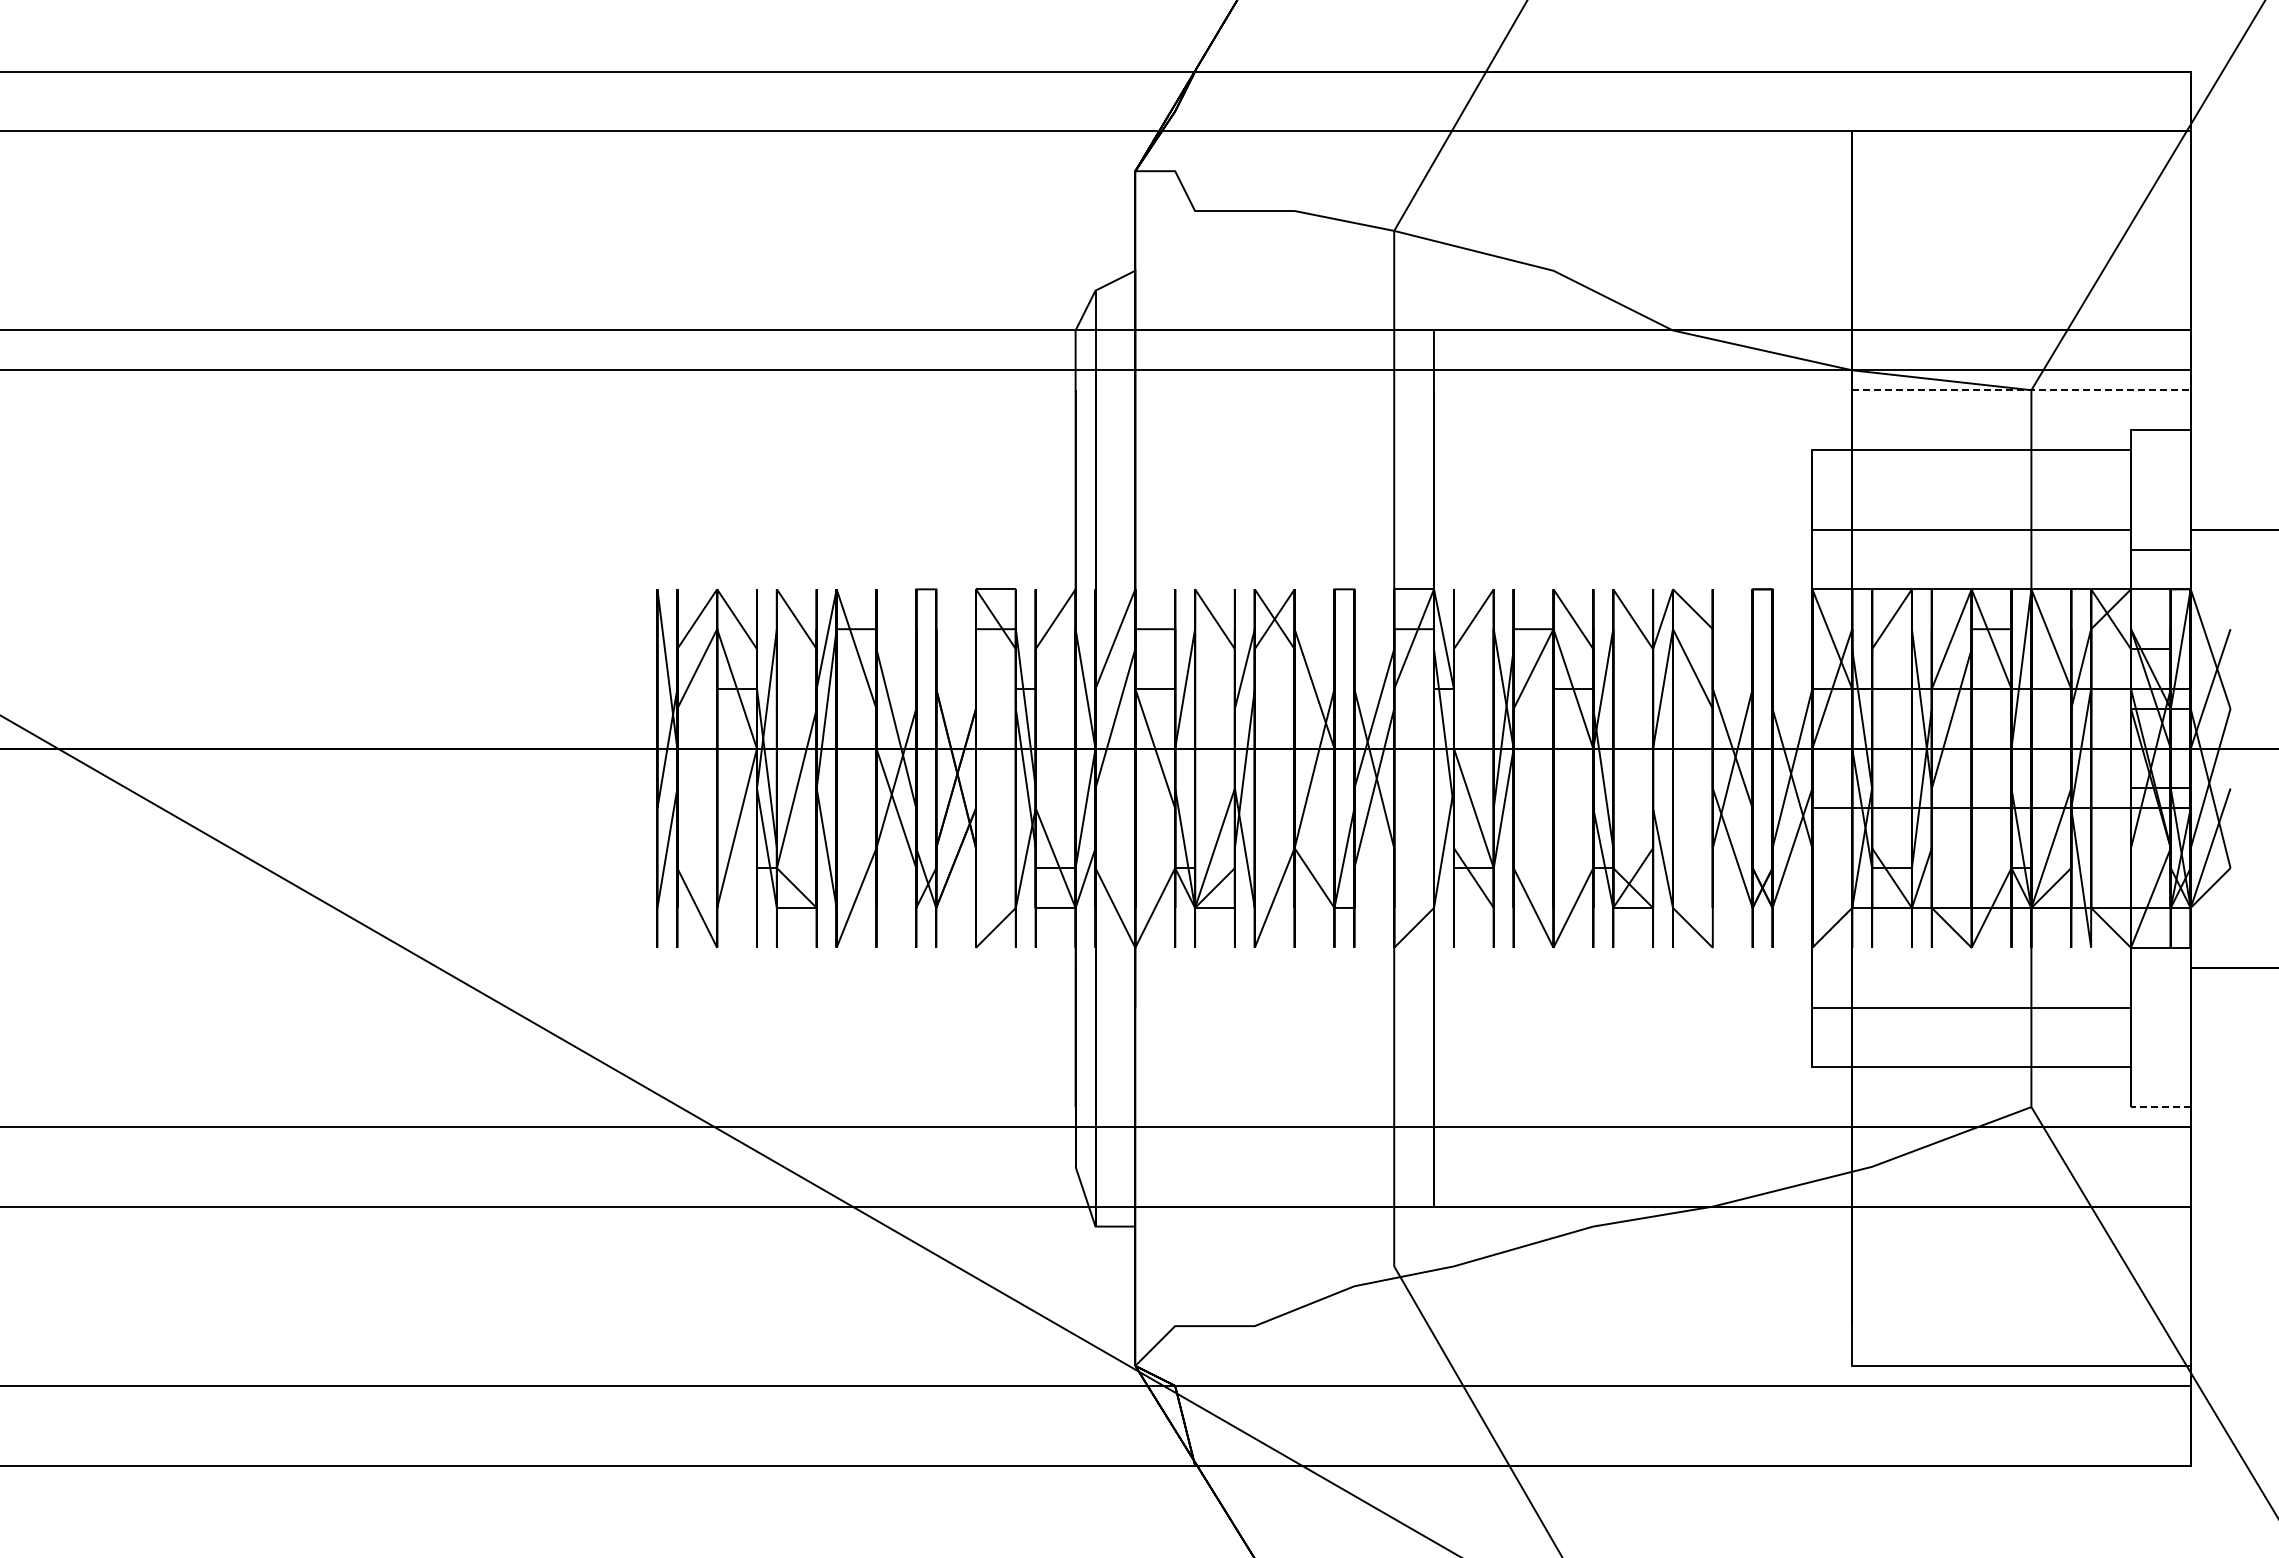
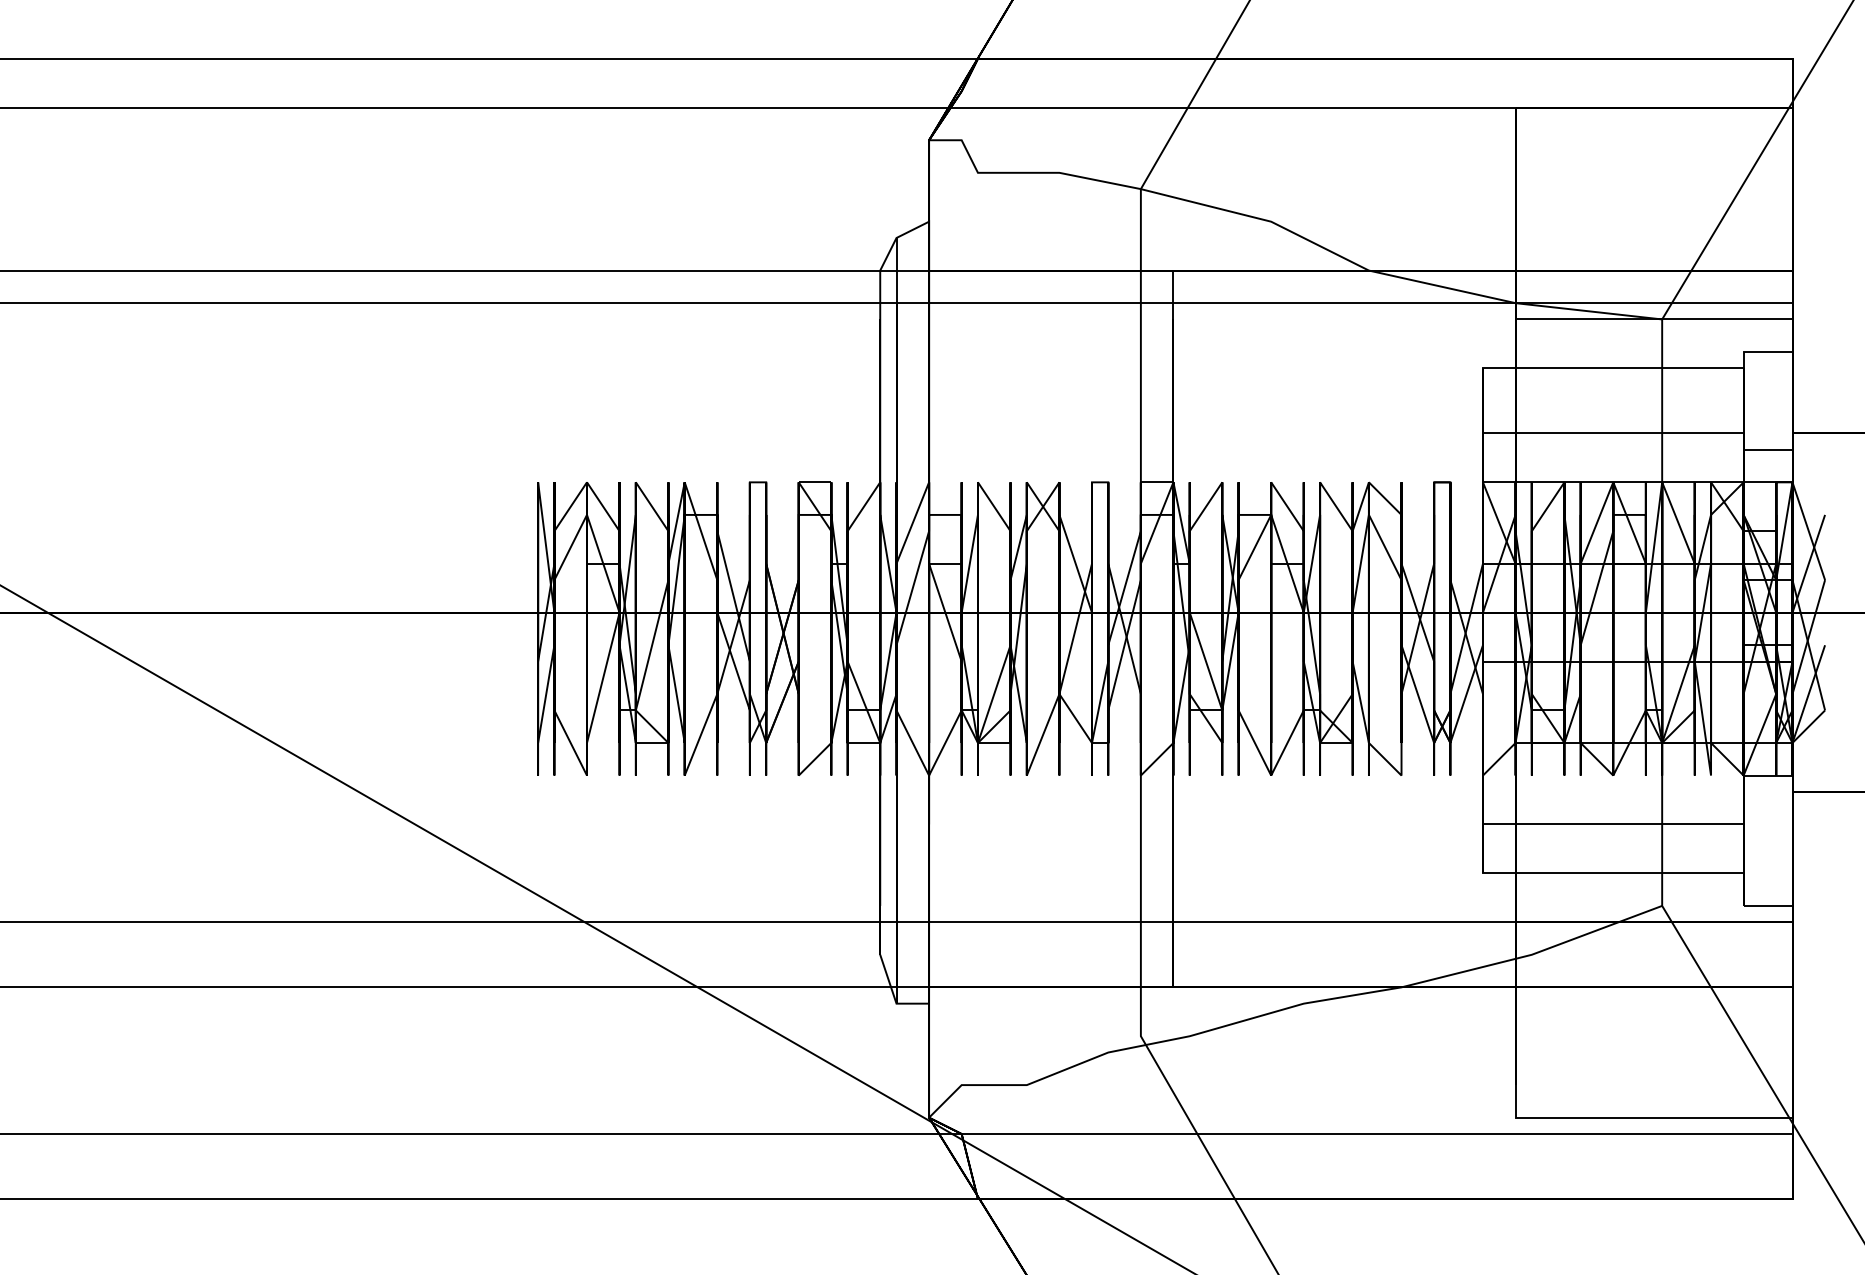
line: (2021, 390) -> (1654, 319), dashed -> solid
line: (2160, 1107) -> (1767, 906), dashed -> solid

